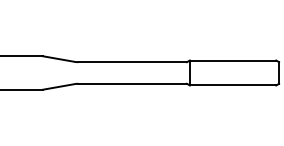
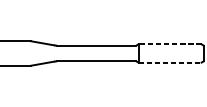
line: (232, 60) -> (169, 44), solid -> dashed
line: (233, 85) -> (170, 62), solid -> dashed

